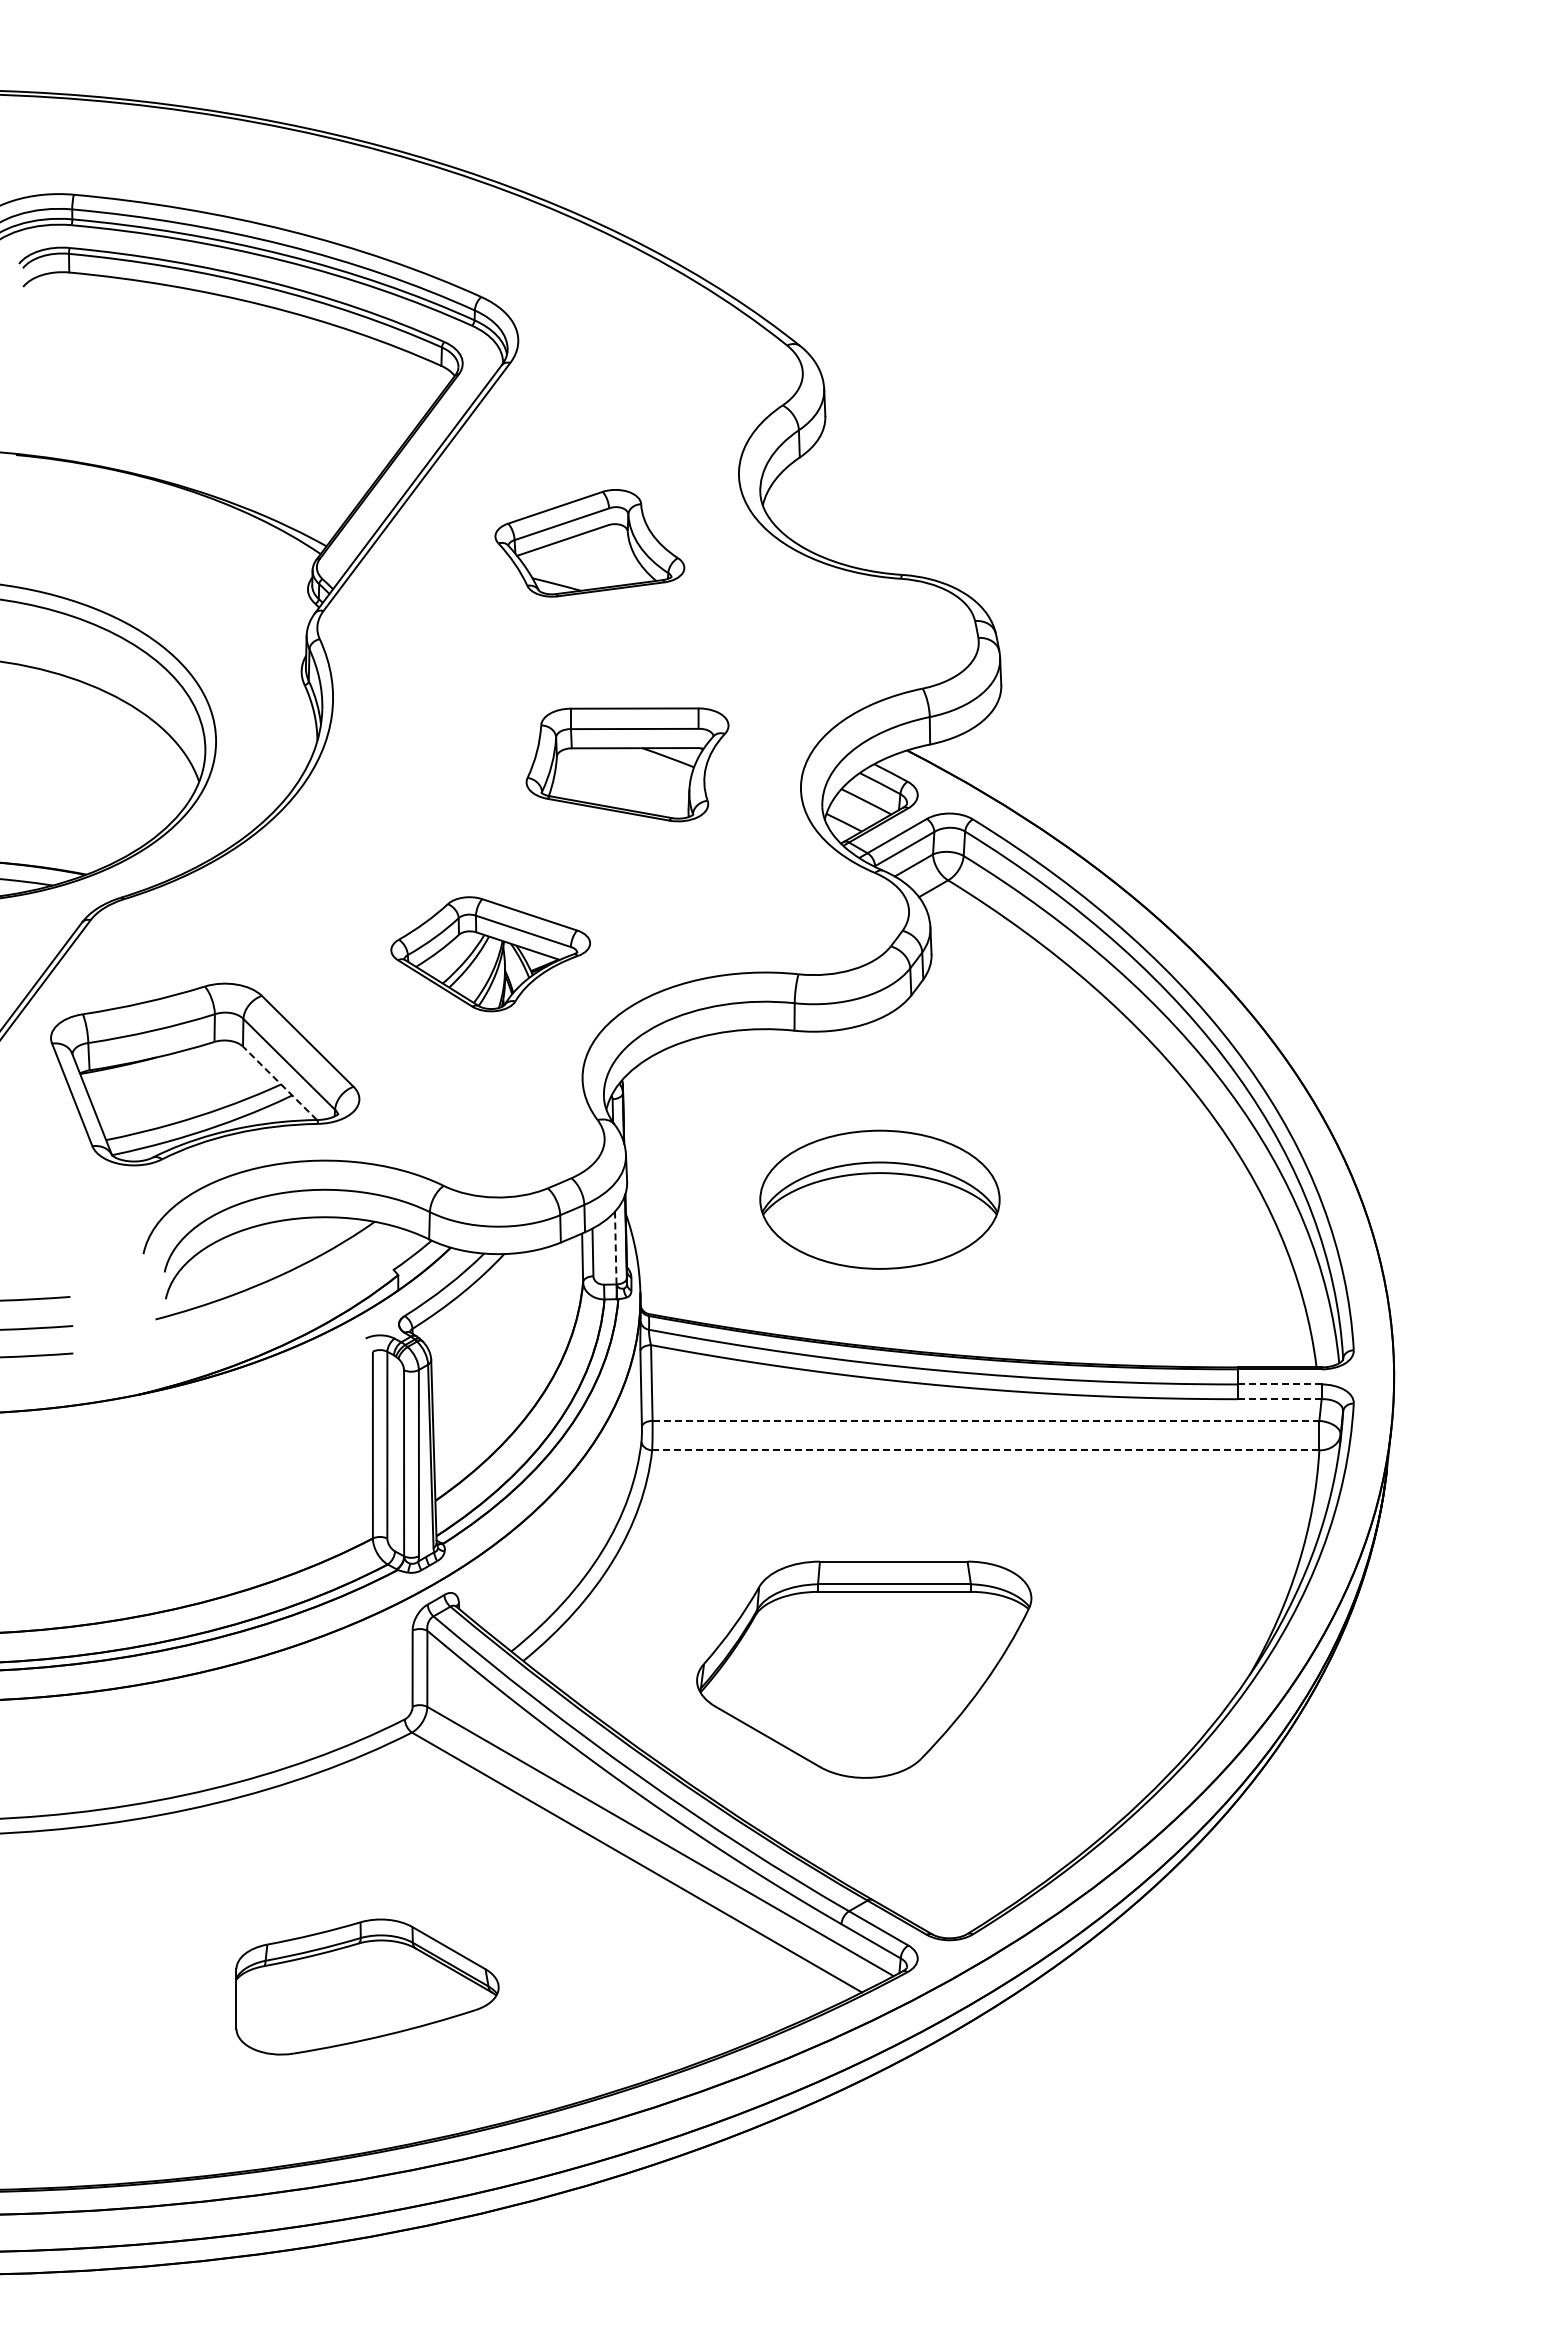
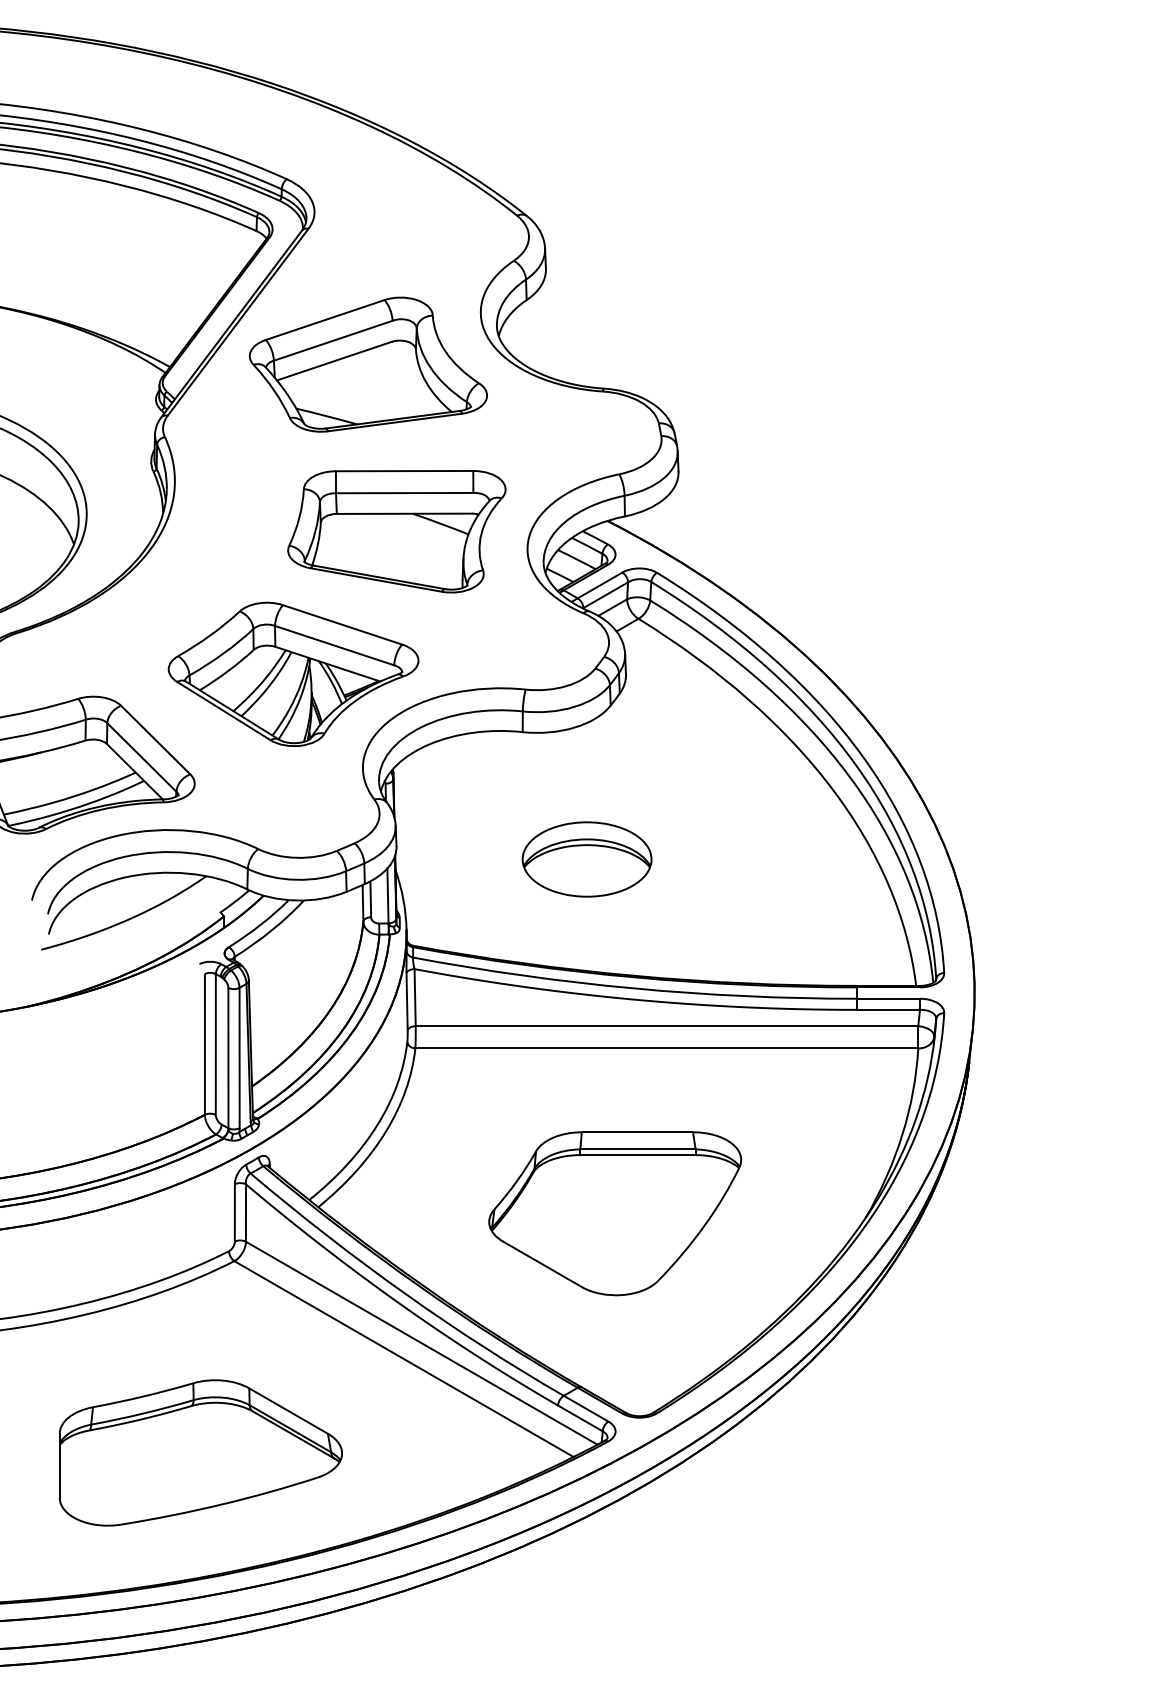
part: (589, 543) -> (368, 364), size x1.67
part: (627, 764) -> (396, 531), size x1.43
part: (490, 954) -> (293, 674), size x1.67
line: (279, 1082) -> (134, 771), dashed -> solid
part: (879, 1199) -> (586, 859), size x0.71
line: (615, 1247) -> (387, 895), dashed -> solid
line: (1279, 1384) -> (888, 998), dashed -> solid
line: (1279, 1399) -> (888, 1010), dashed -> solid
line: (986, 1420) -> (667, 1025), dashed -> solid
line: (985, 1450) -> (666, 1048), dashed -> solid
part: (864, 1669) -> (615, 1213), moved
part: (367, 1986) -> (200, 1452), size x1.43

